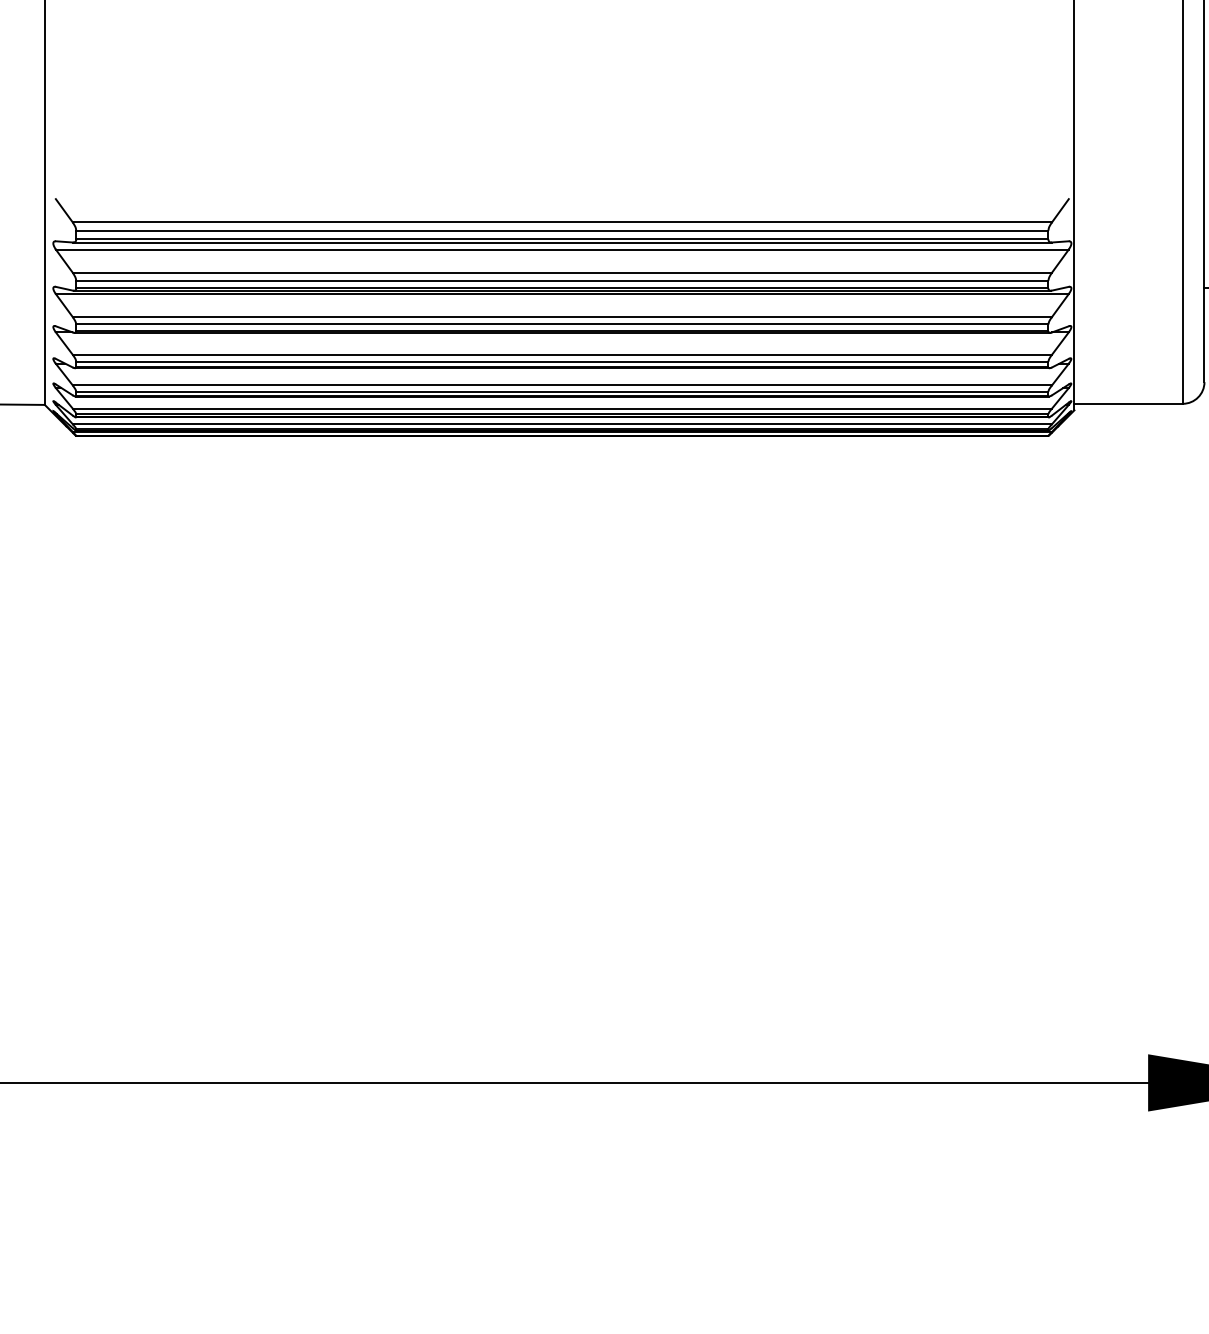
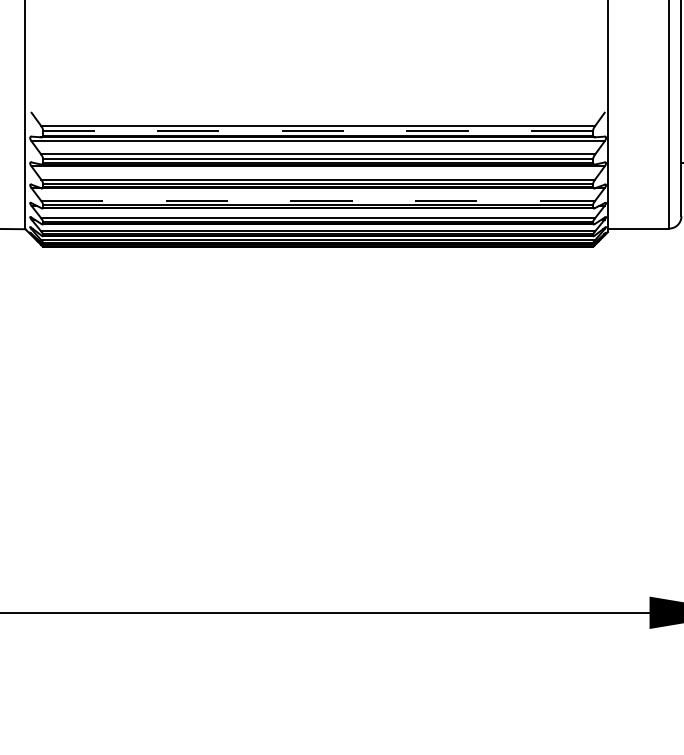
line: (561, 230) -> (317, 130), solid -> dashed
line: (562, 354) -> (318, 200), solid -> dashed

